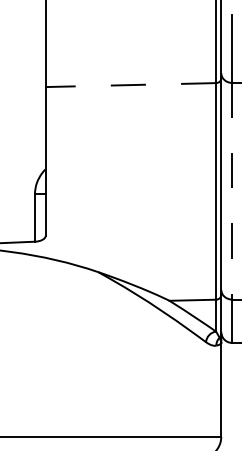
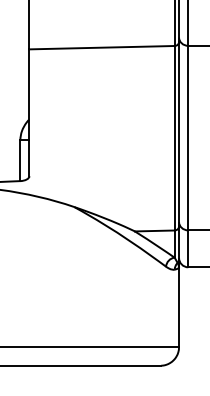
line: (131, 84) -> (102, 47), dashed -> solid
line: (232, 191) -> (188, 138), dashed -> solid

